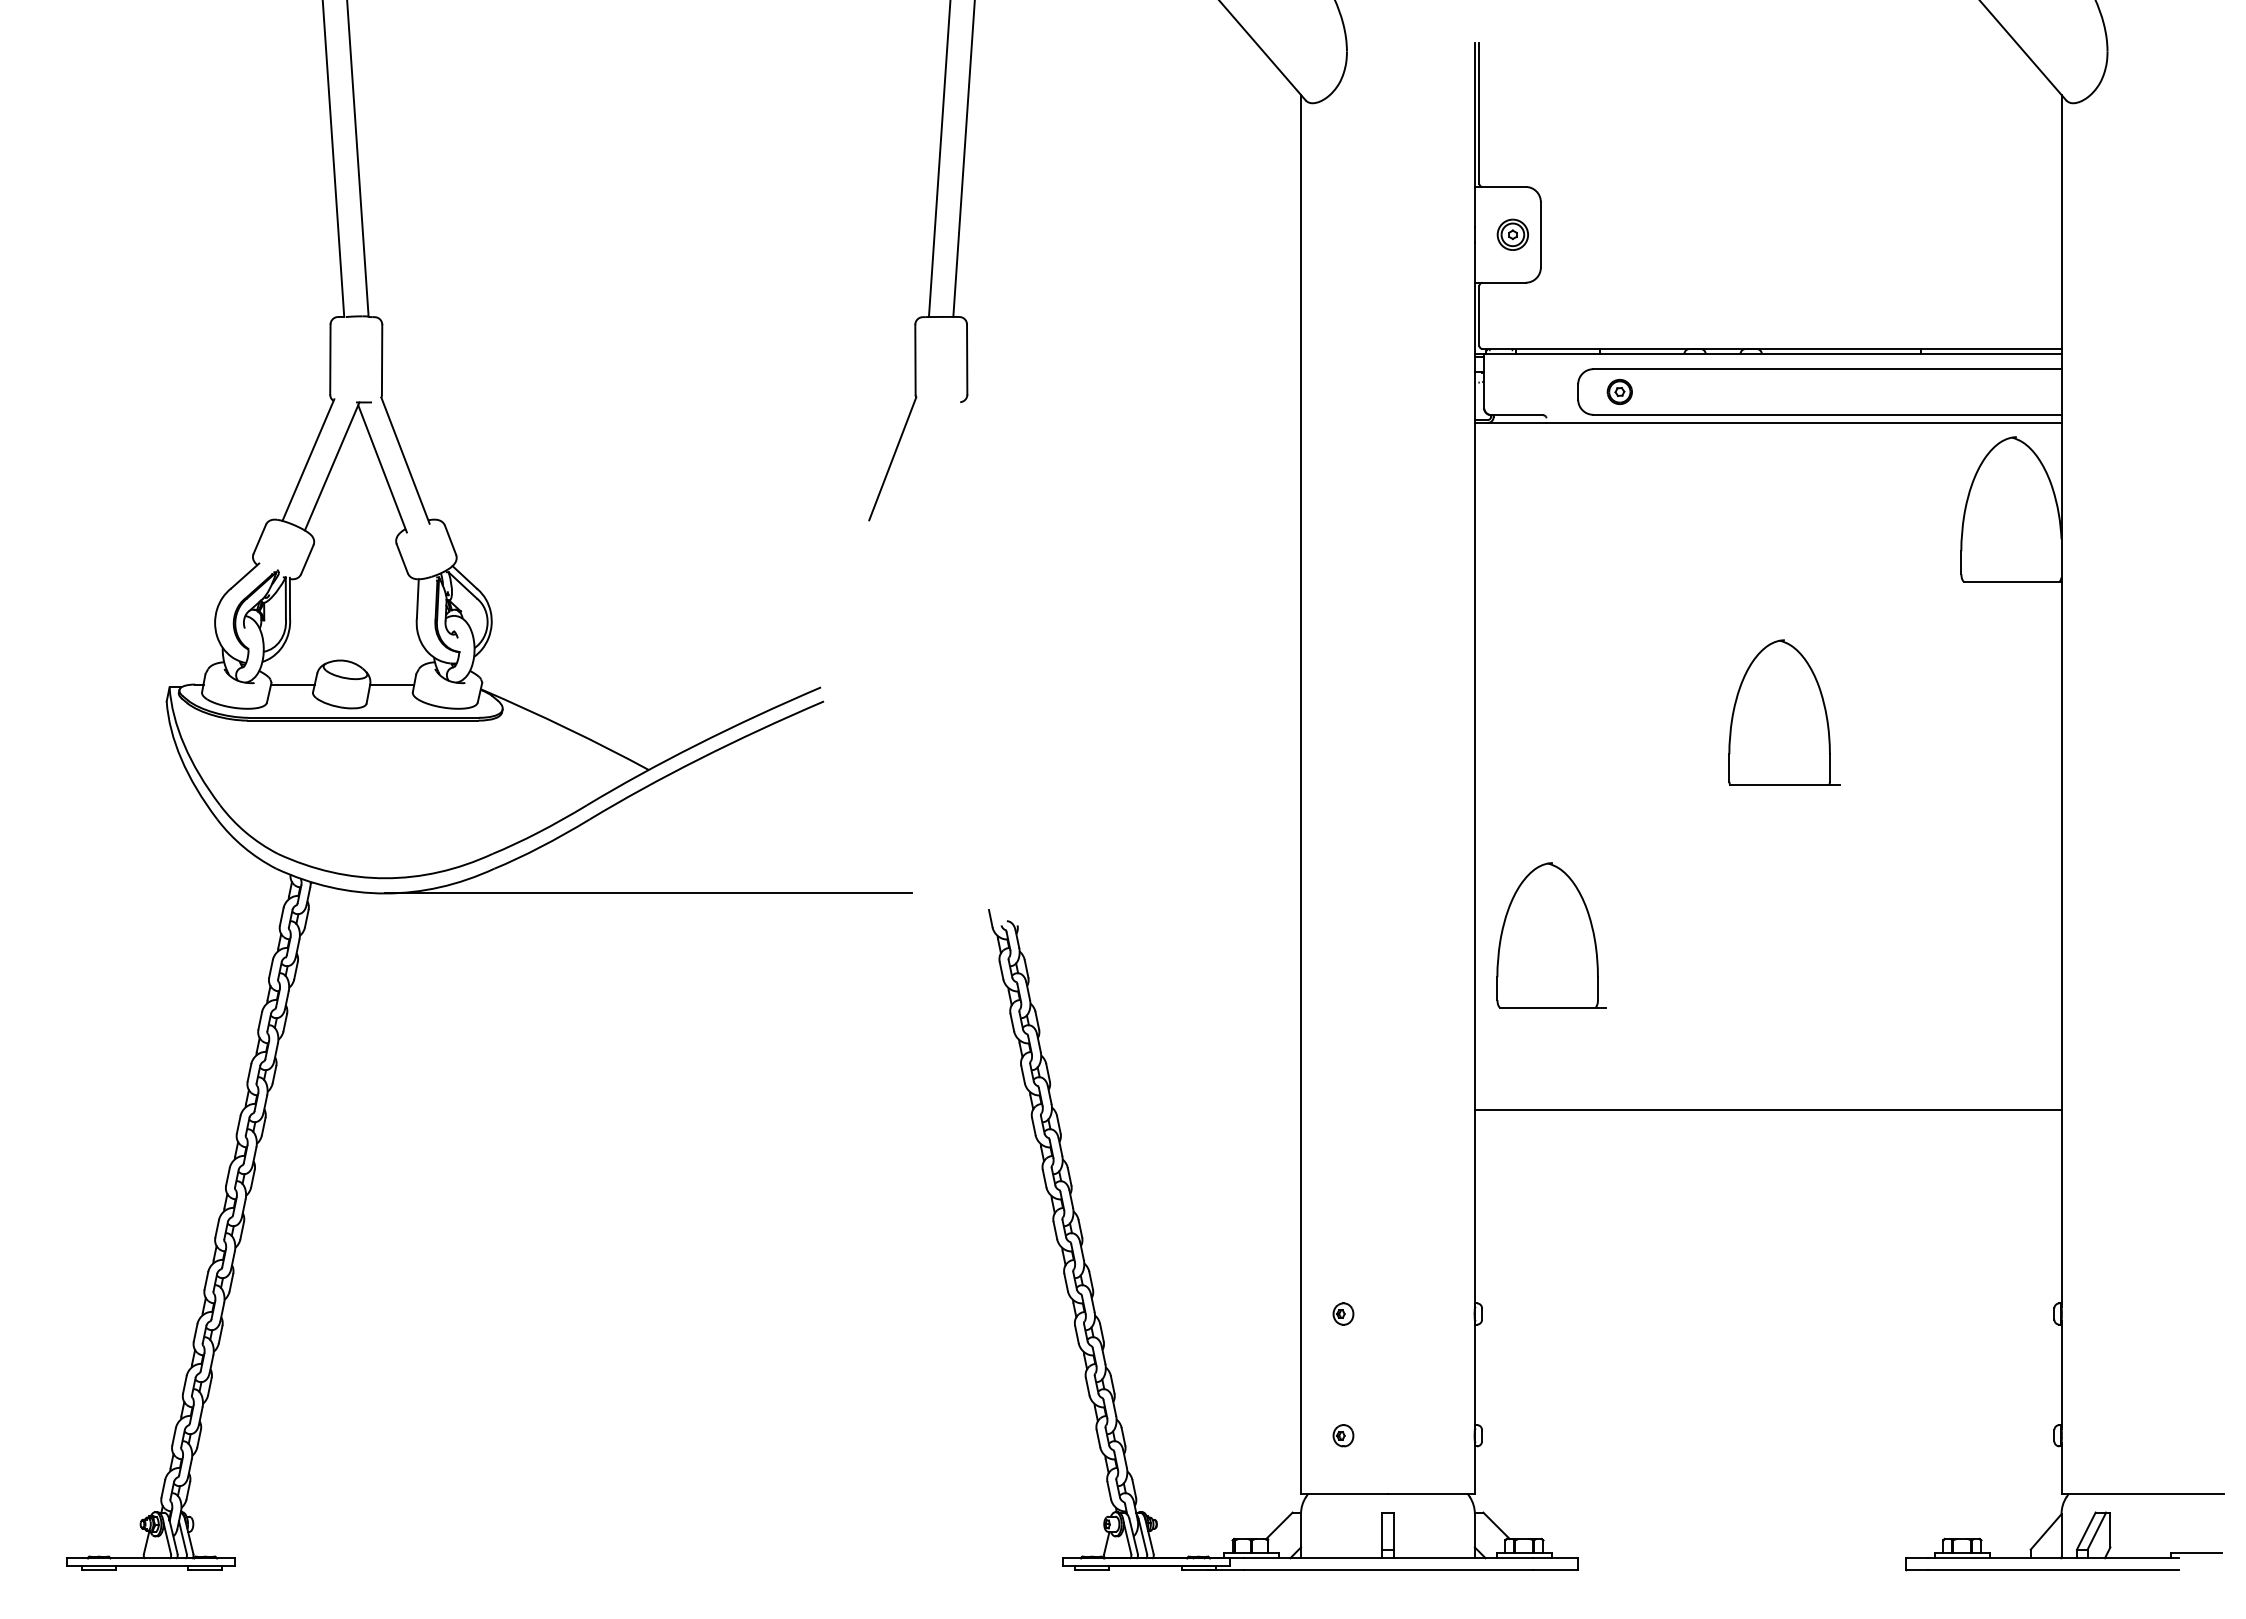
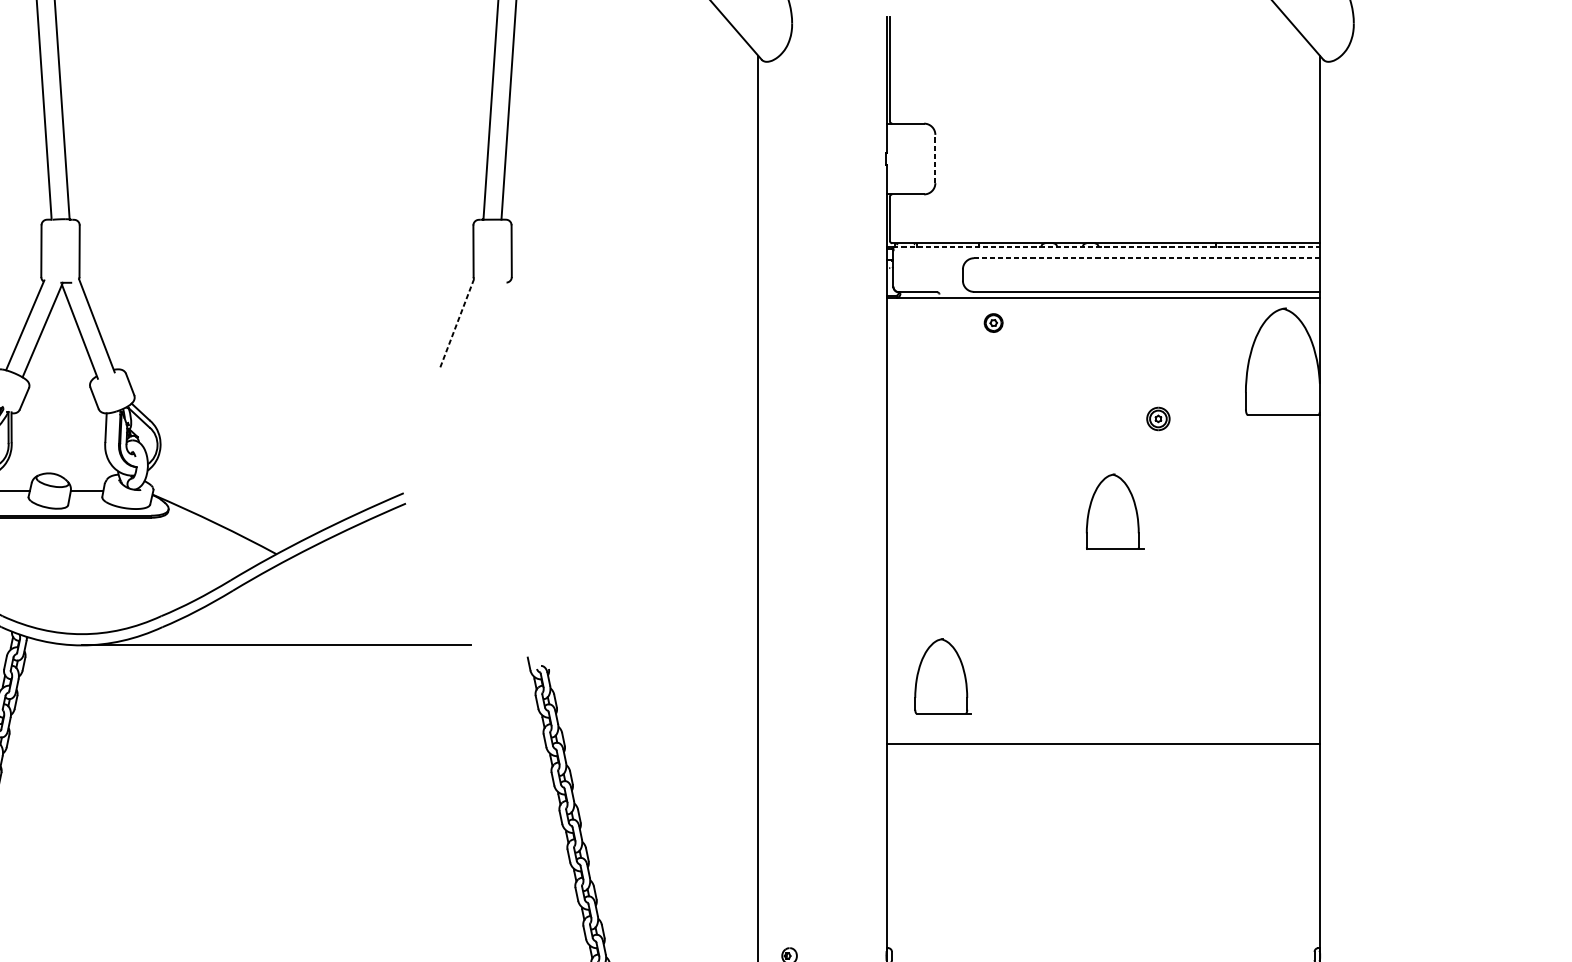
part: (1512, 234) -> (1158, 418), moved
line: (1540, 234) -> (935, 158), solid -> dashed
line: (1772, 353) -> (1106, 246), solid -> dashed
line: (1826, 369) -> (1146, 258), solid -> dashed
part: (1619, 391) -> (993, 322), moved
line: (892, 458) -> (456, 324), solid -> dashed
part: (1784, 712) -> (1115, 511), size x0.7
part: (1551, 935) -> (943, 676), size x0.7
line: (1767, 1109) -> (1102, 743), moved

